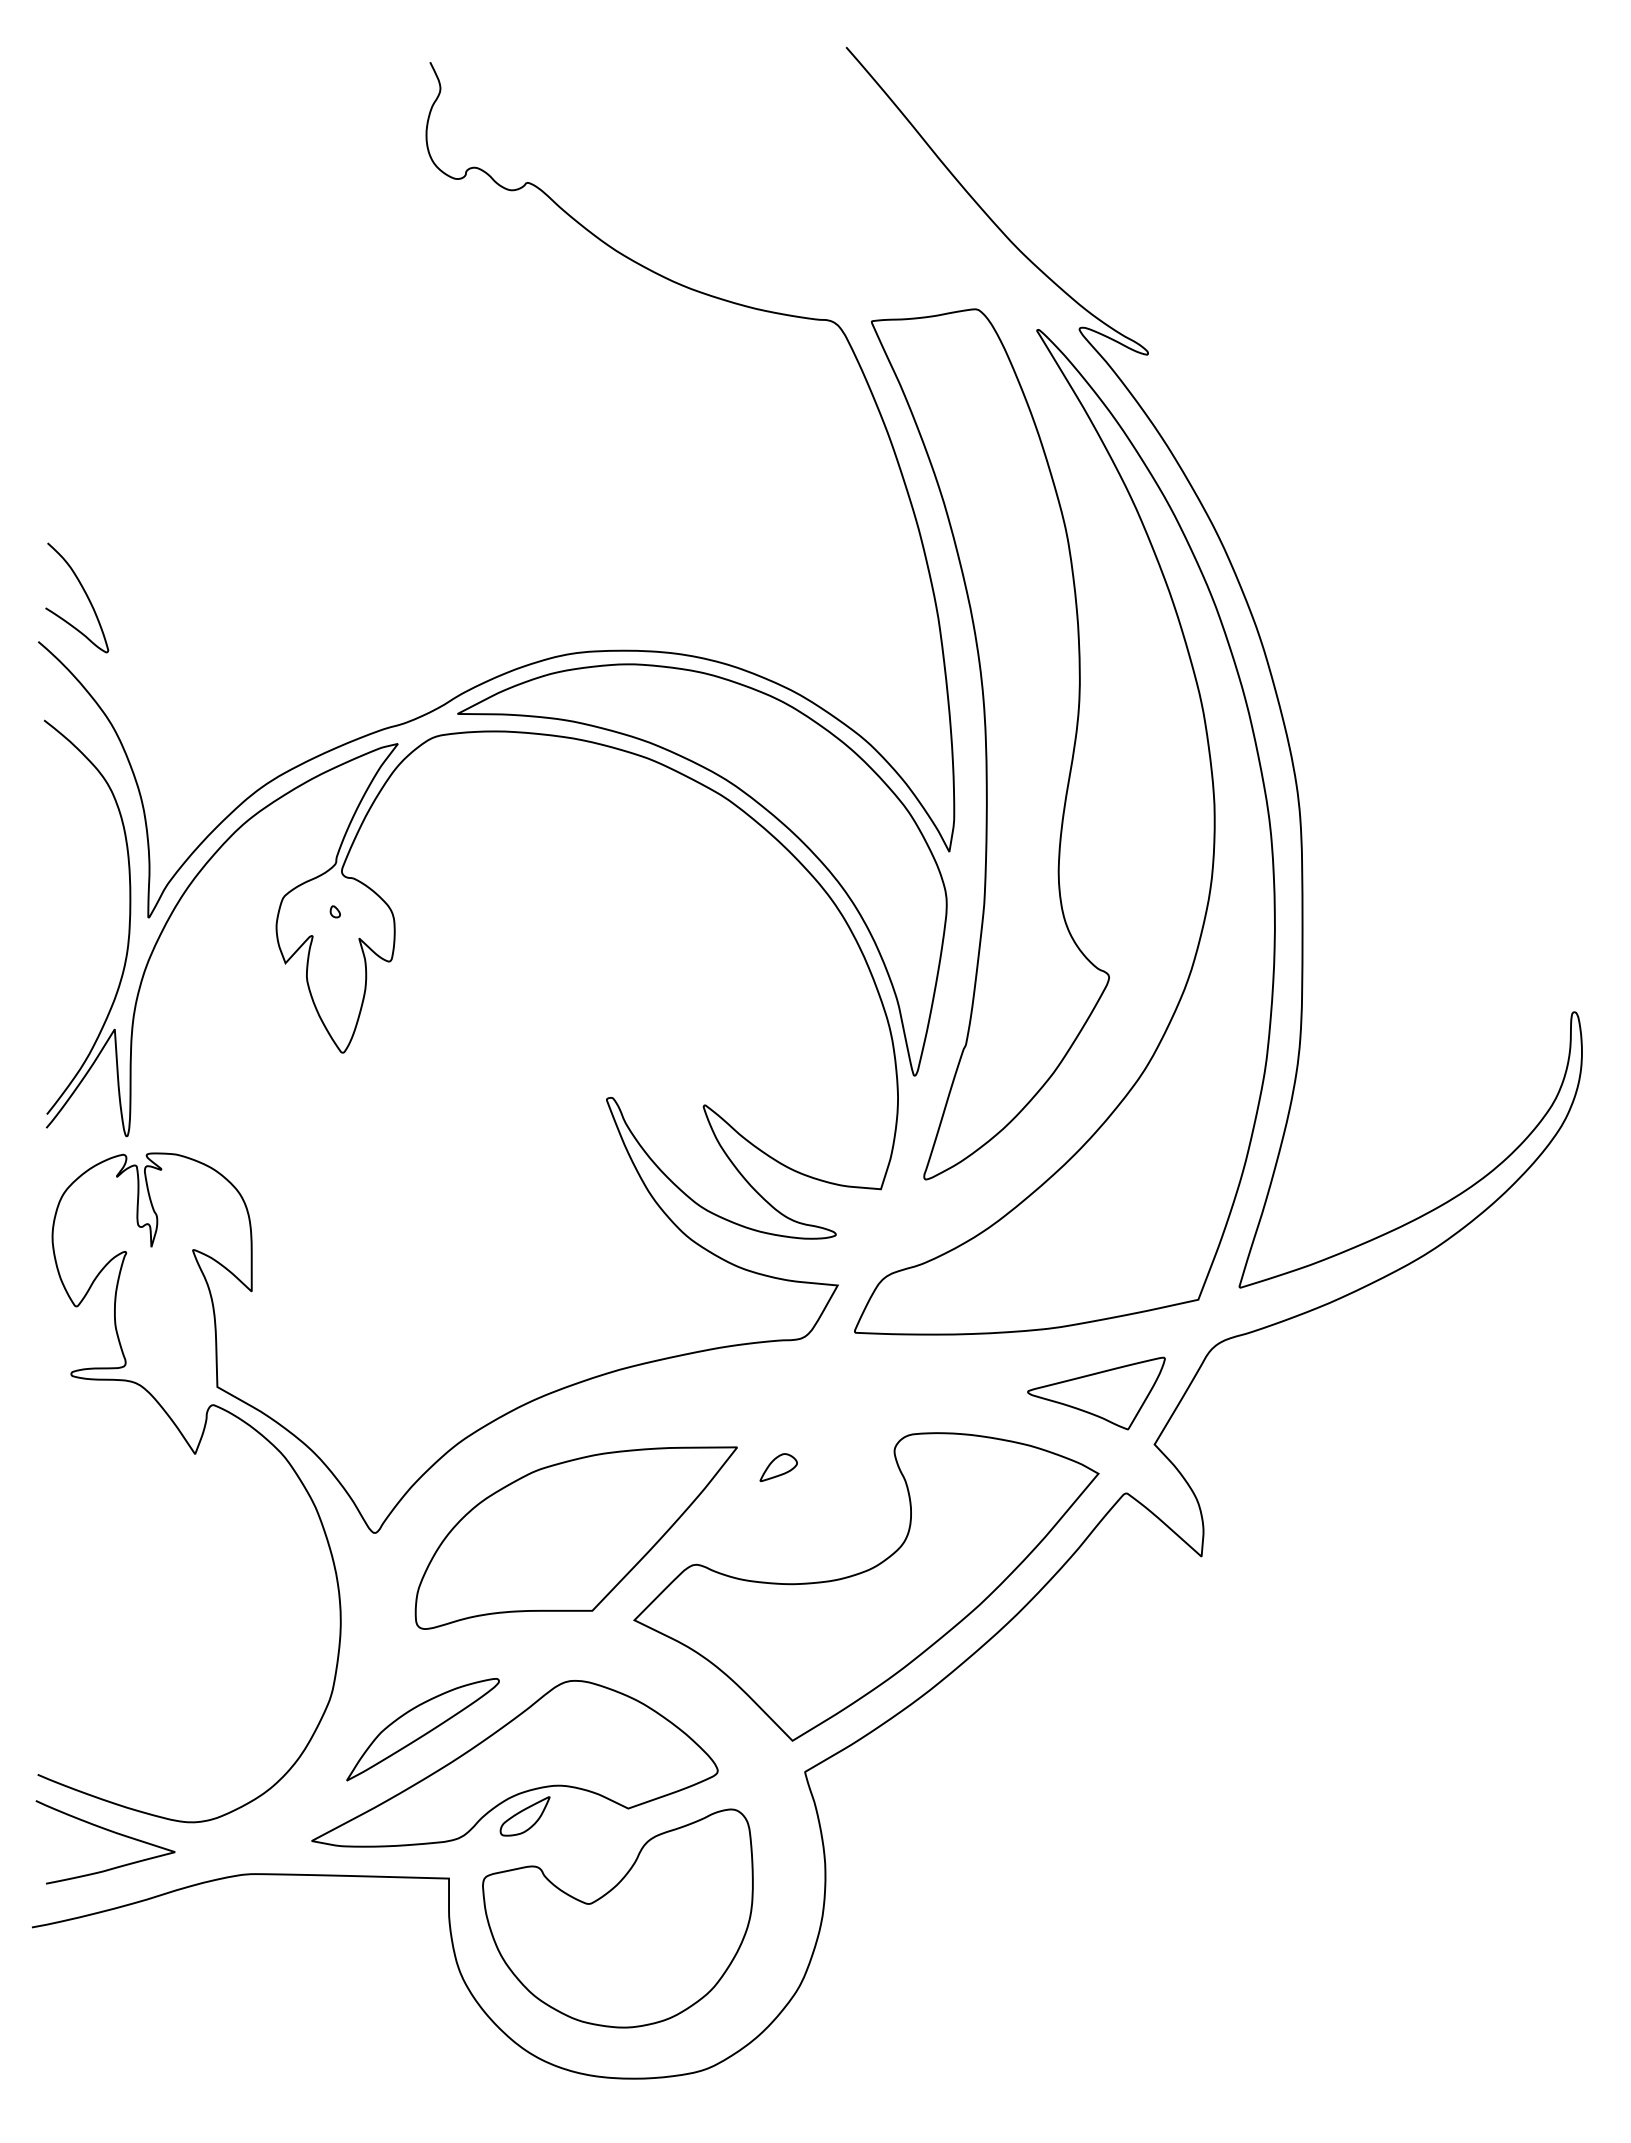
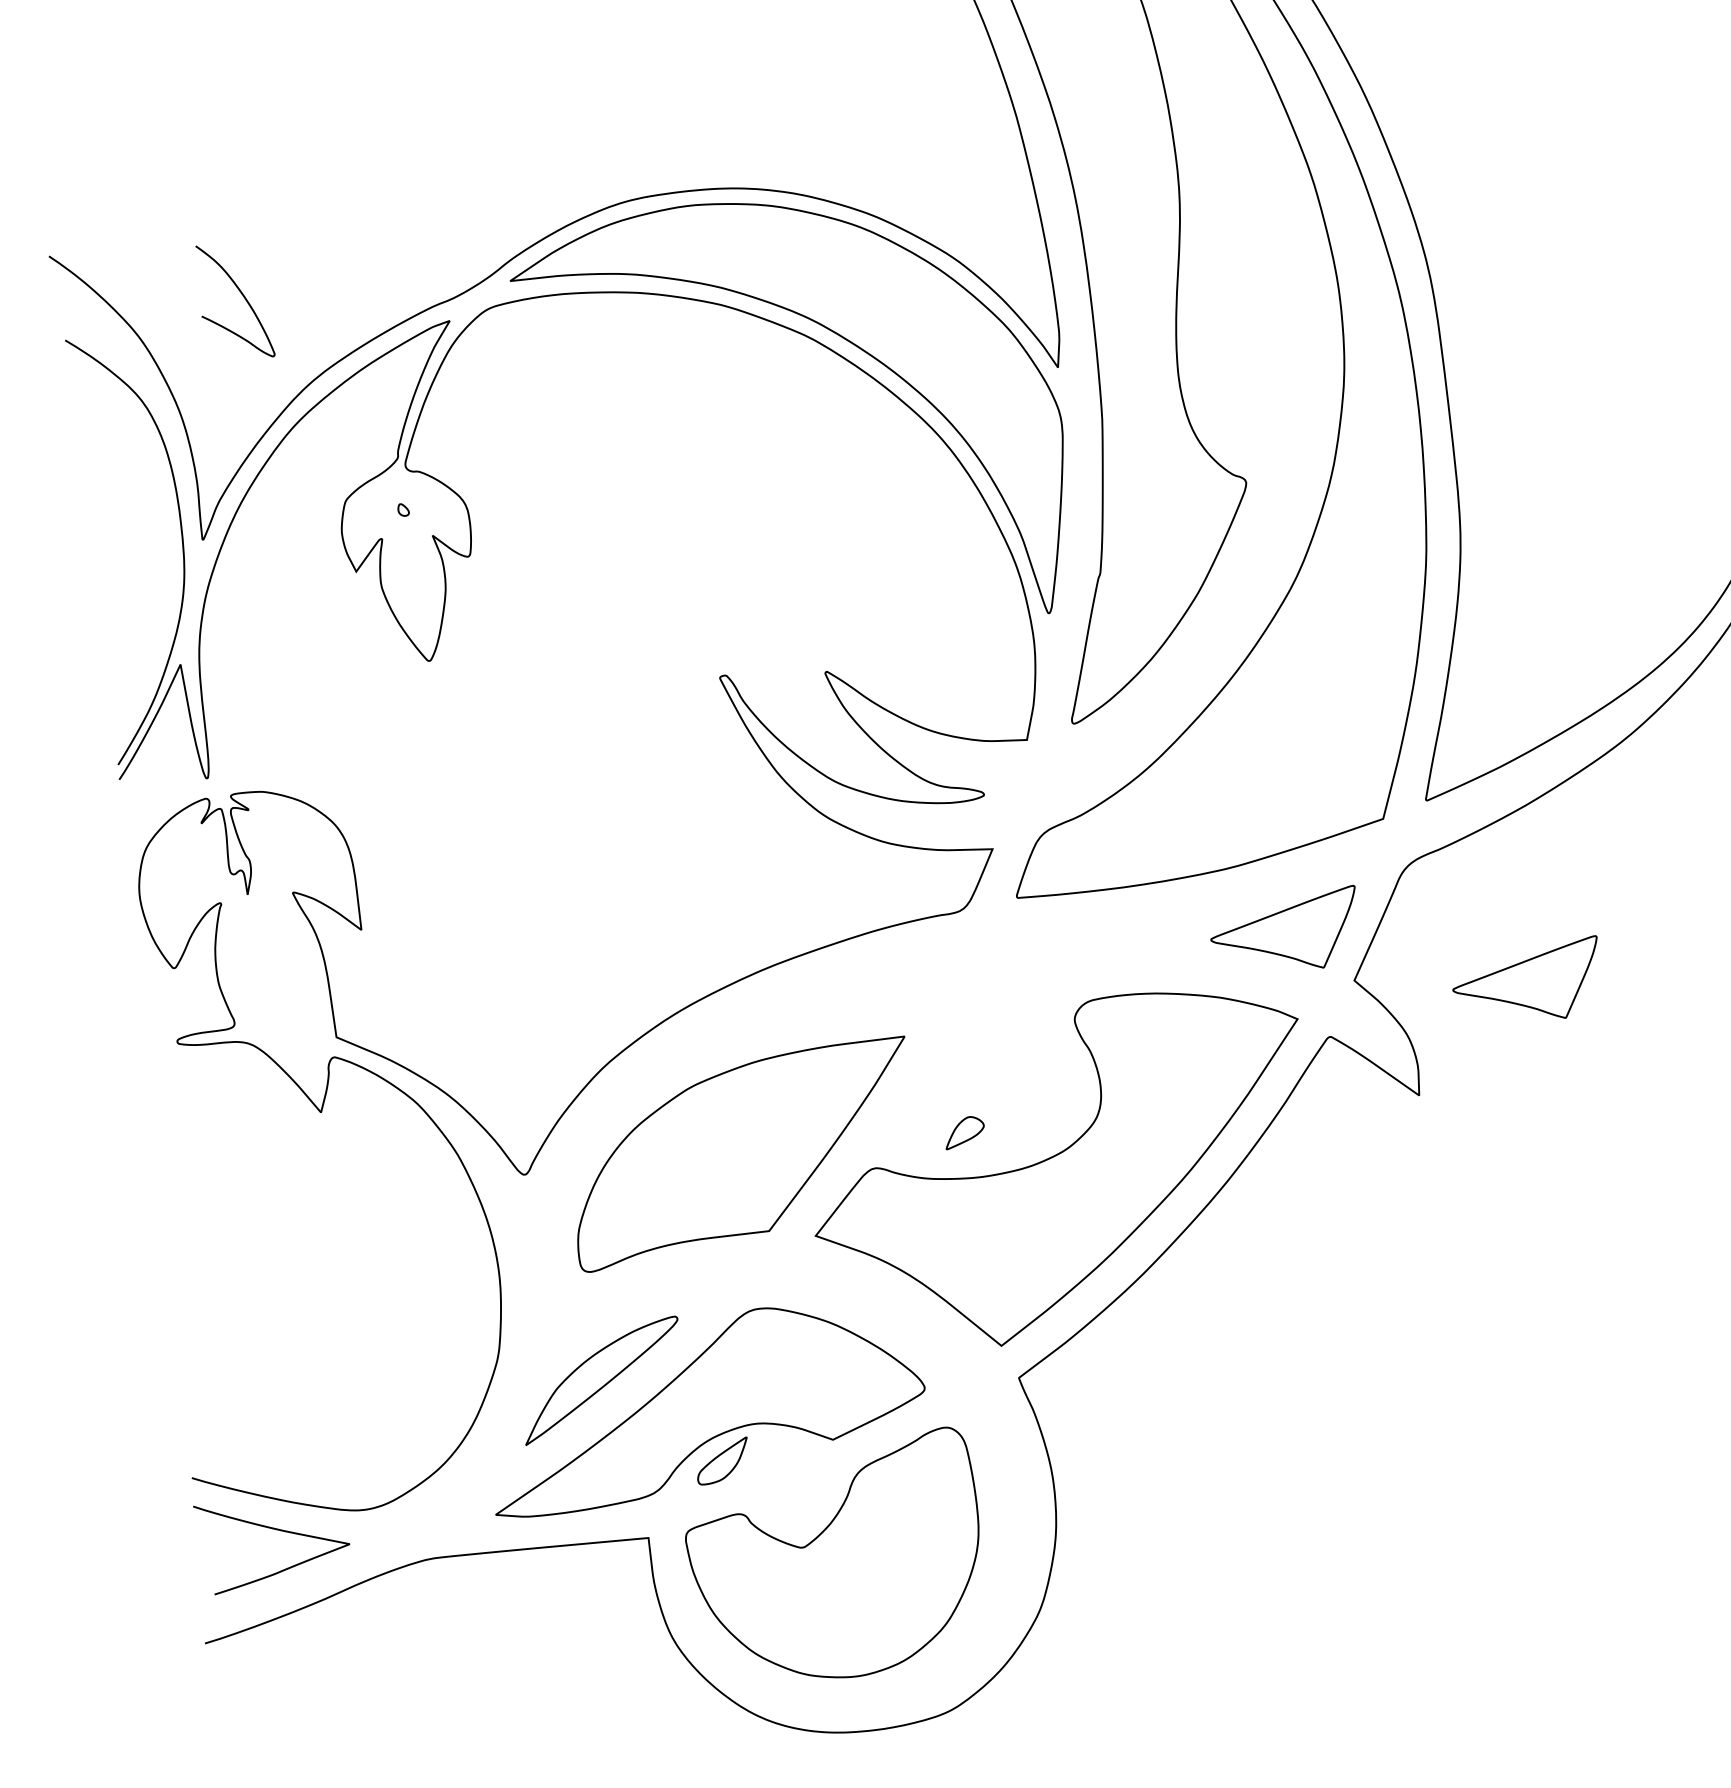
curve: (84, 593) -> (241, 295), moved
part: (1312, 1465) -> (1527, 983), added
part: (778, 1467) -> (964, 1132), moved

